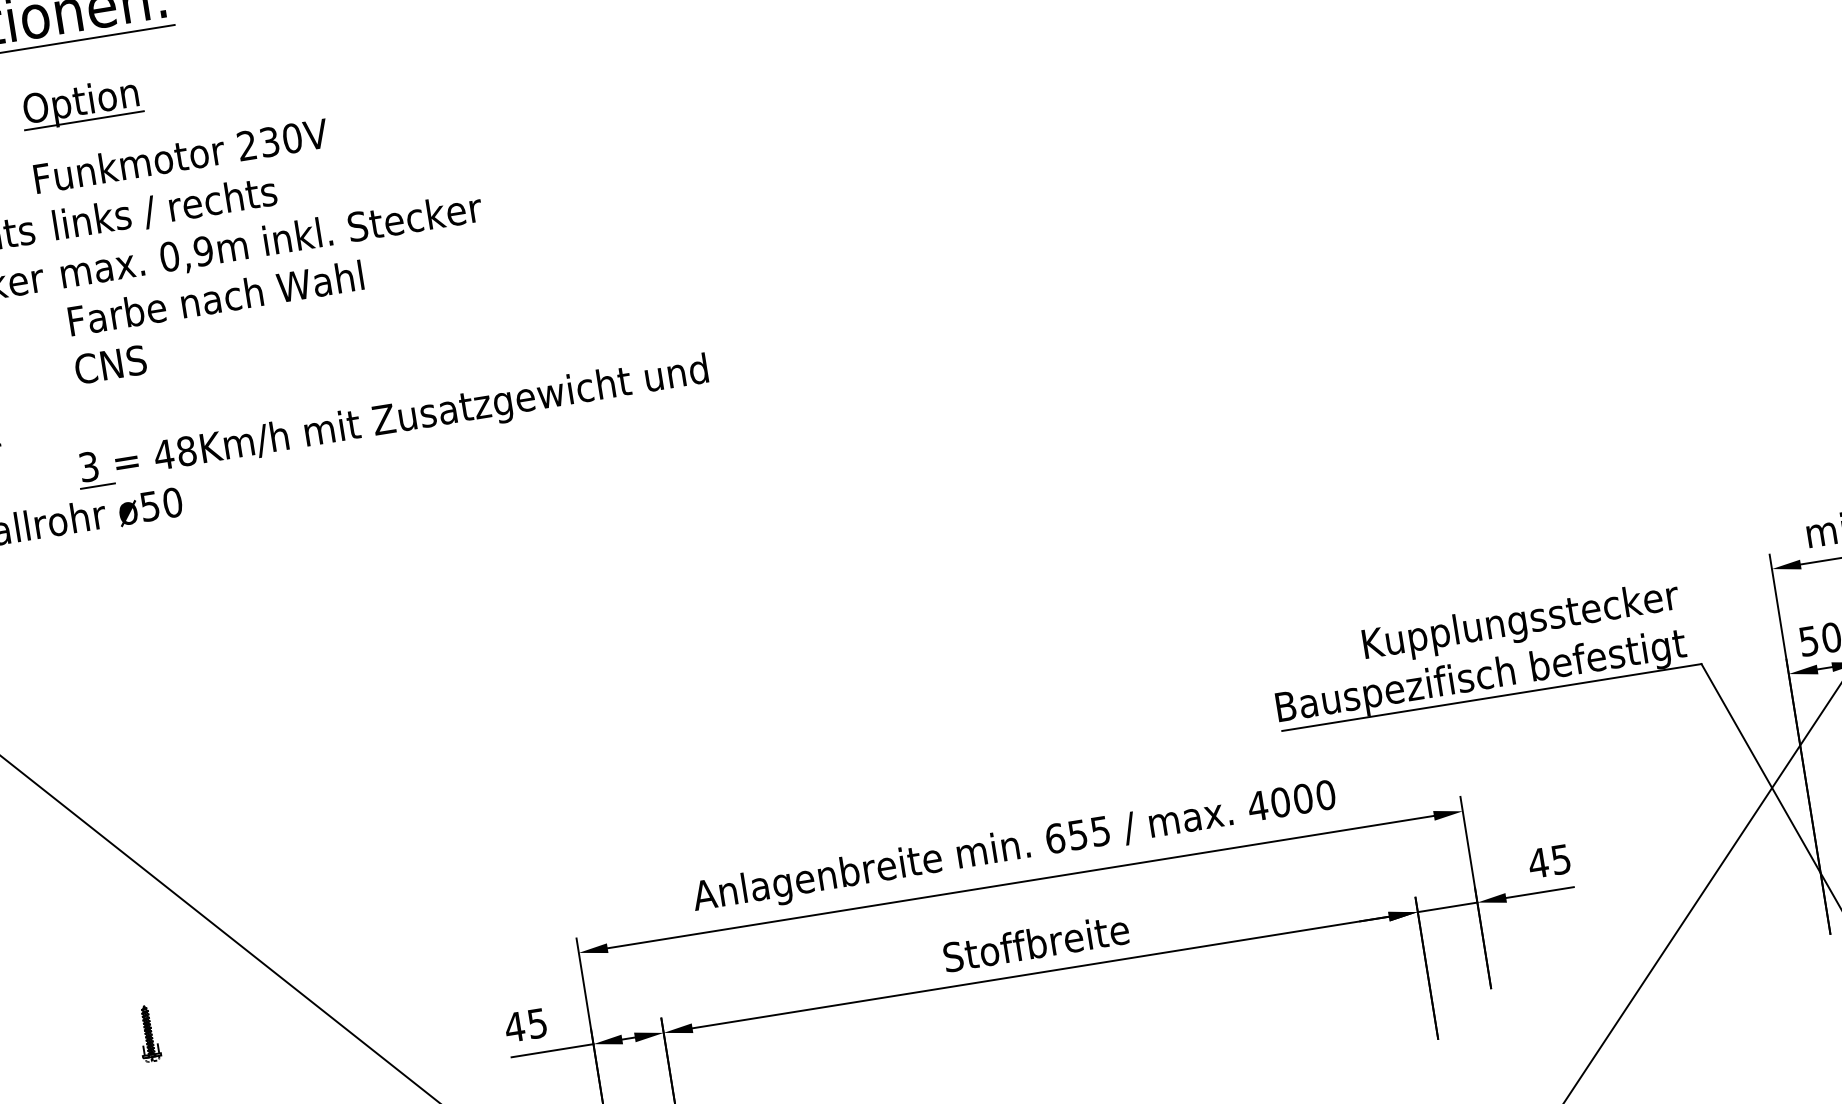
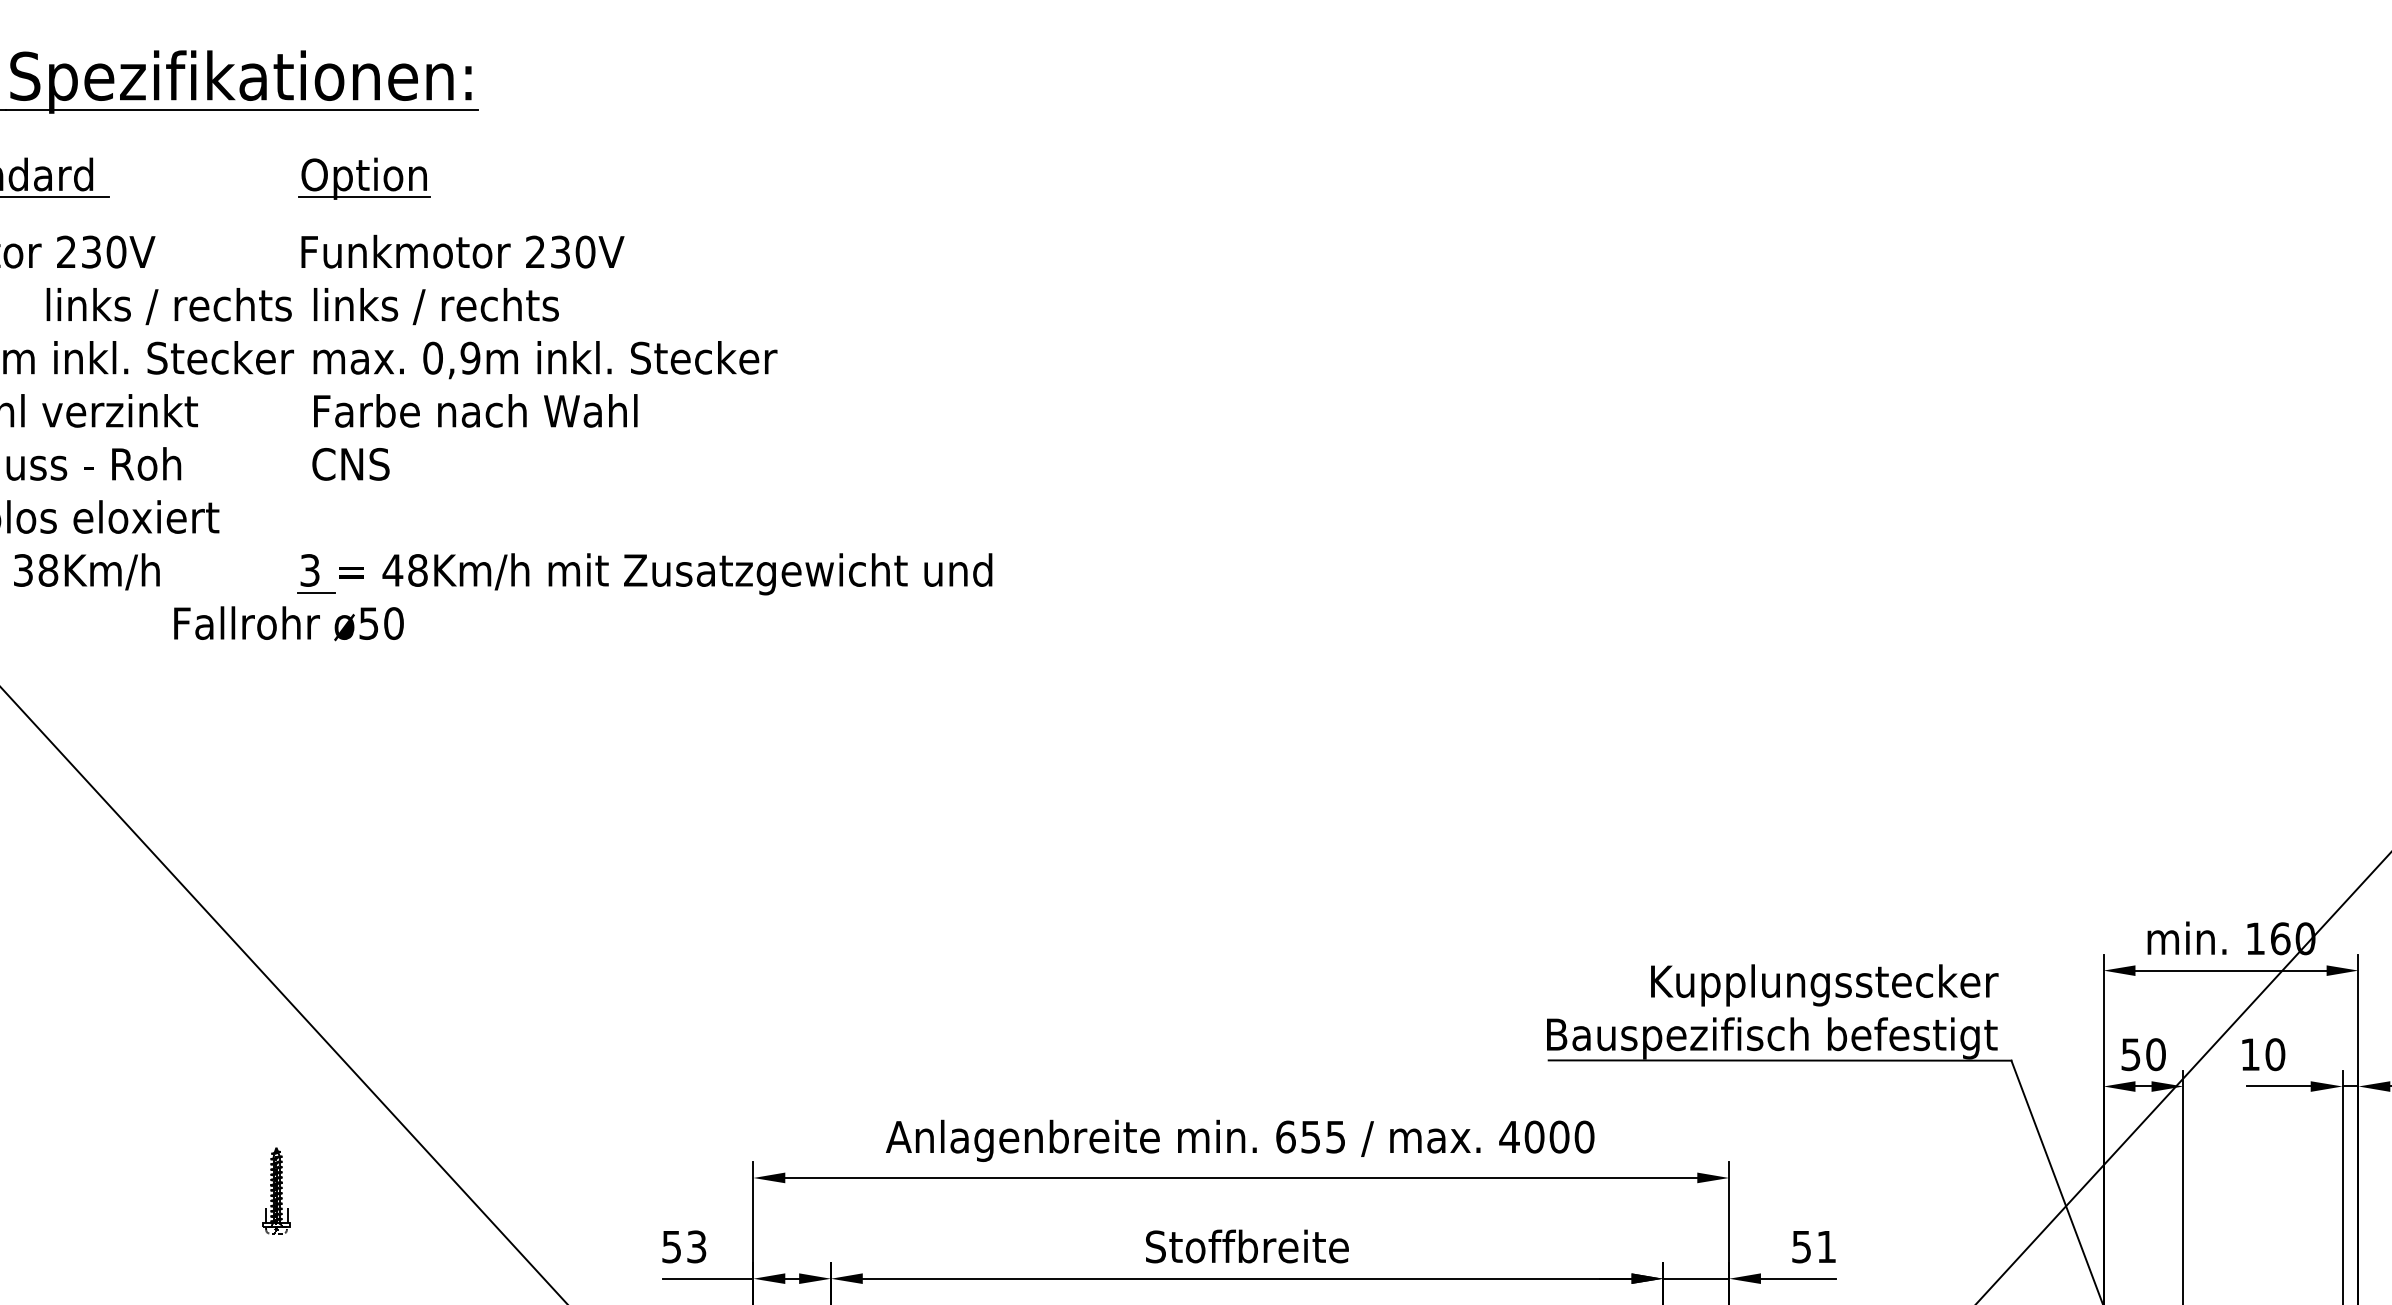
text: (1549, 862) -> (1813, 1247), 45 -> 51
text: (525, 1025) -> (683, 1246), 45 -> 53
part: (147, 1033) -> (275, 1190), size x1.4

